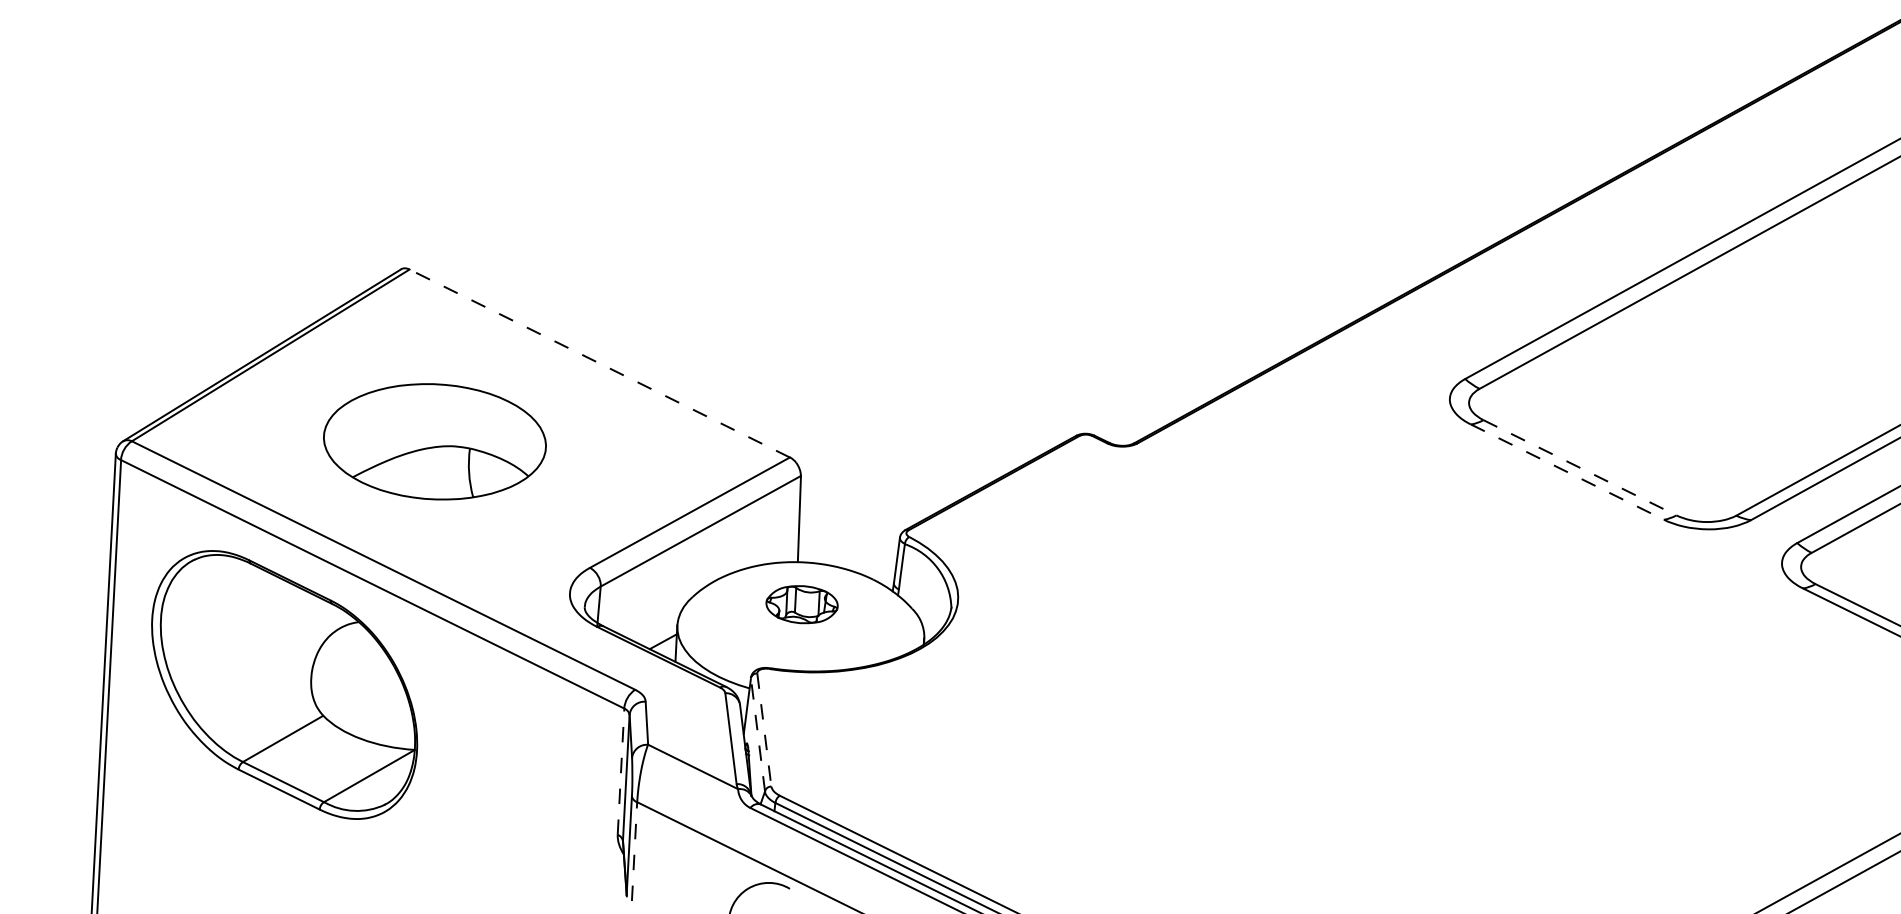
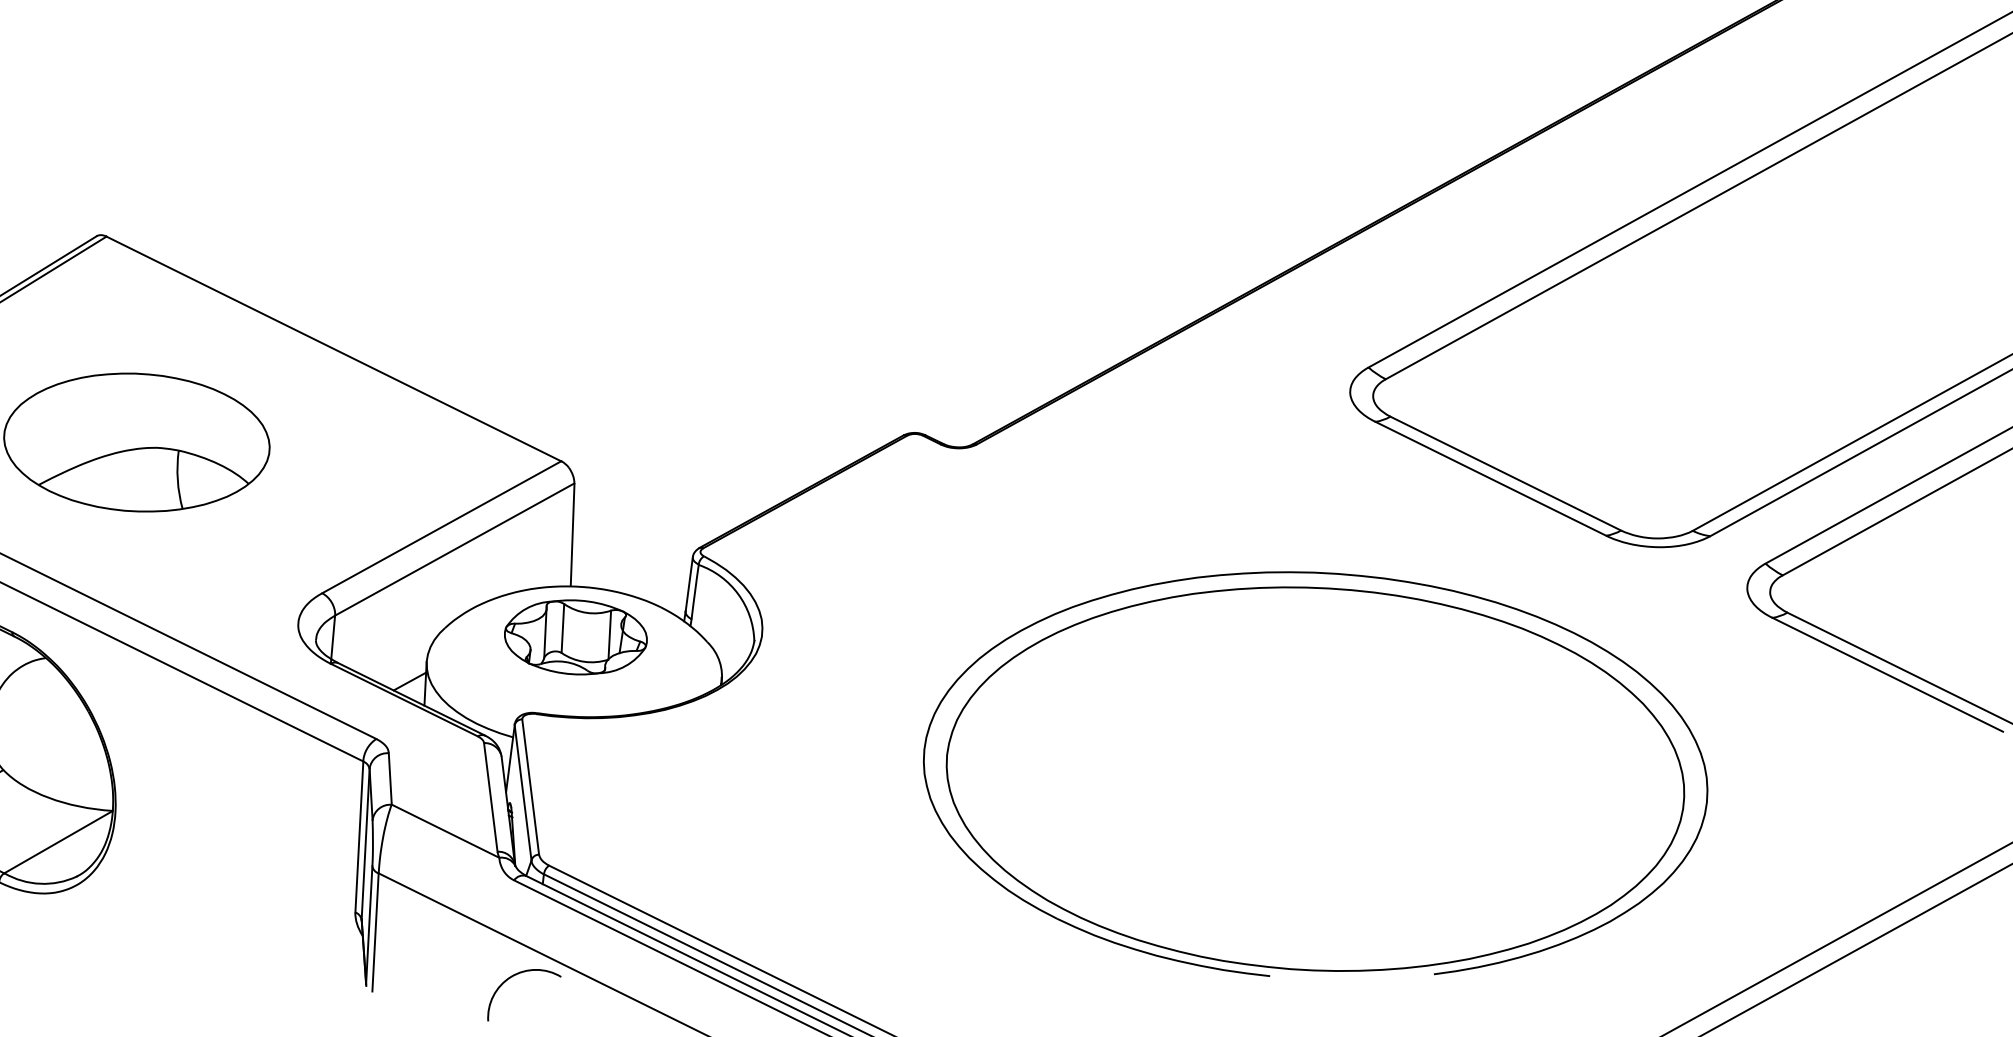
line: (599, 363) -> (333, 348), dashed -> solid
line: (1579, 467) -> (1505, 473), dashed -> solid
line: (1567, 472) -> (1490, 479), dashed -> solid
part: (801, 604) -> (575, 637), size x1.67
part: (1420, 718) -> (1315, 773), added
line: (764, 730) -> (530, 787), dashed -> solid
line: (758, 734) -> (523, 792), dashed -> solid
line: (621, 771) -> (359, 836), dashed -> solid
line: (634, 851) -> (375, 932), dashed -> solid

